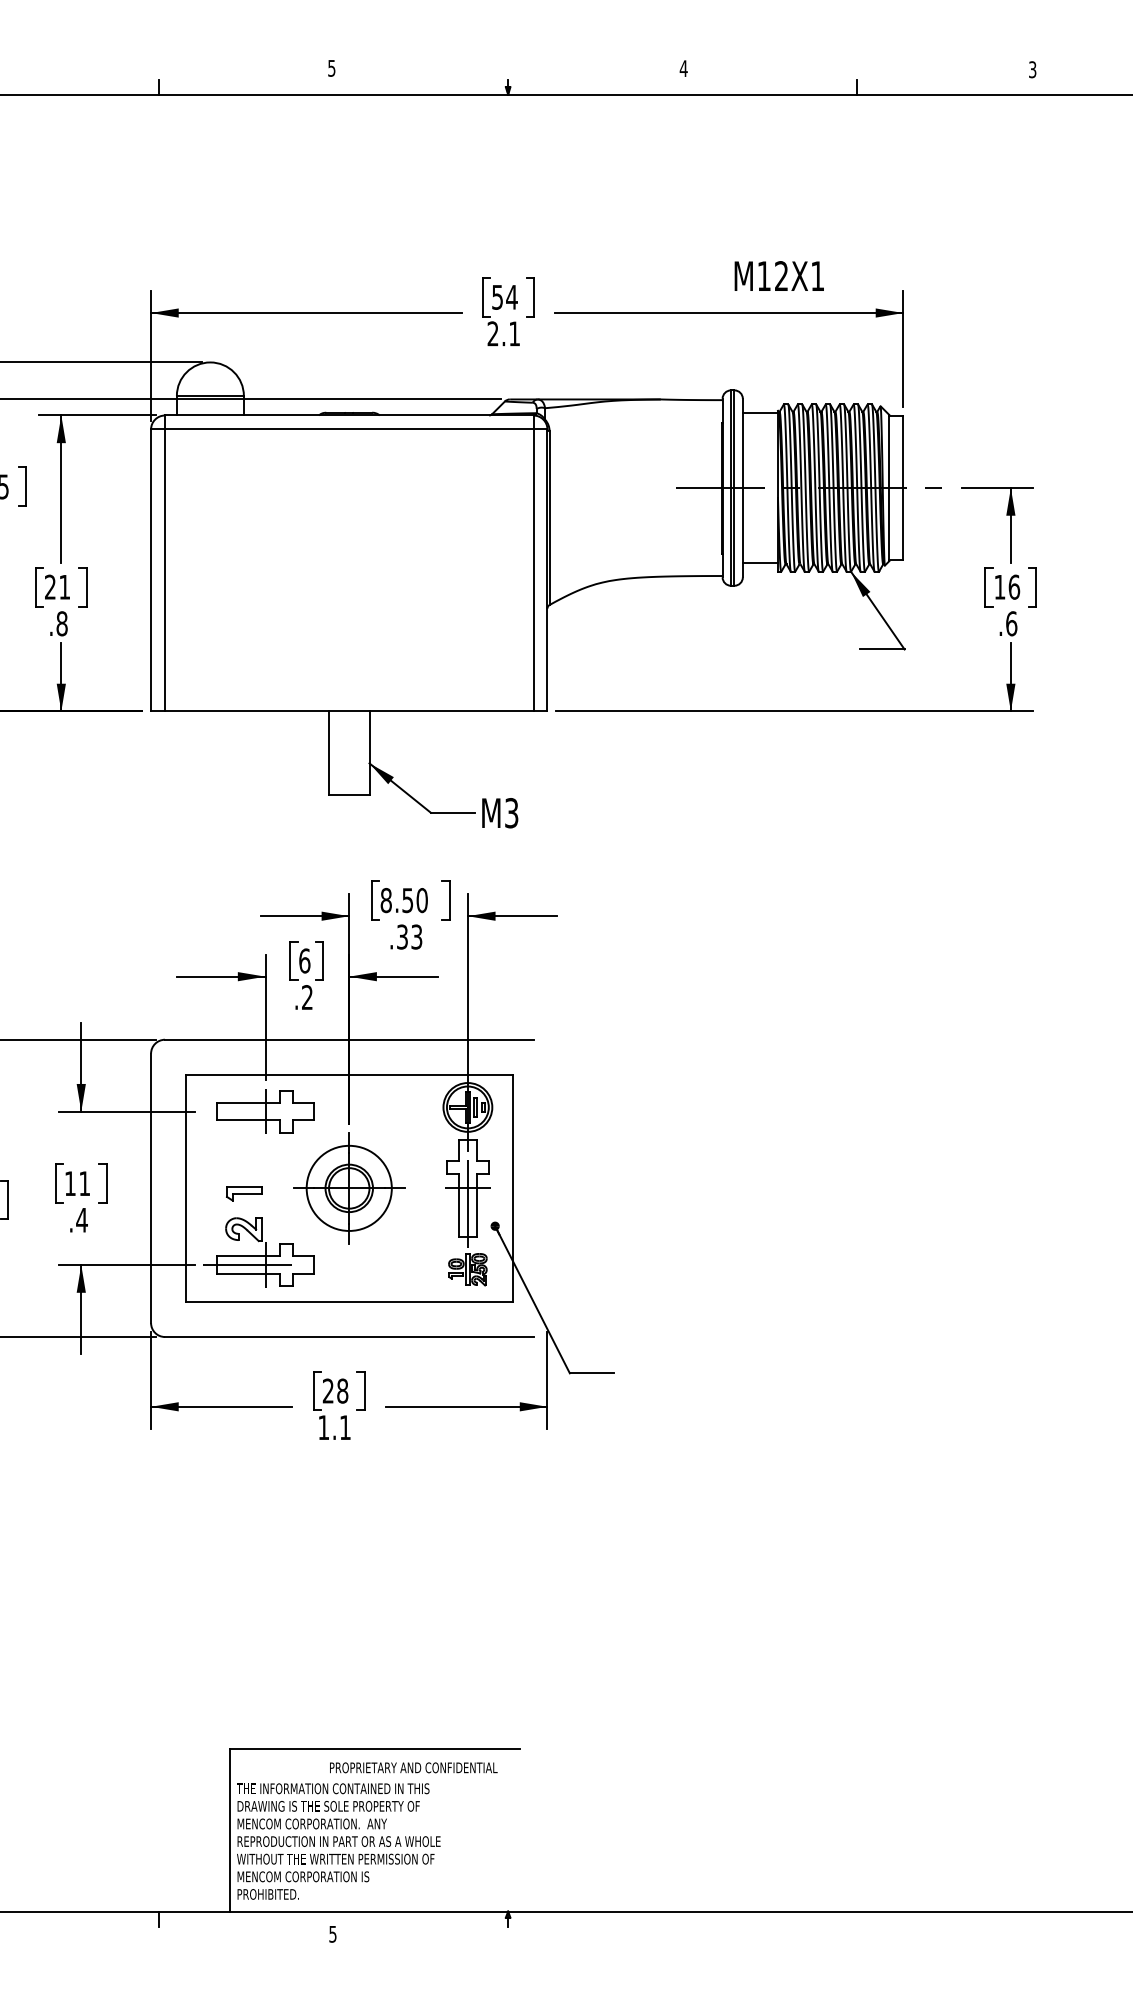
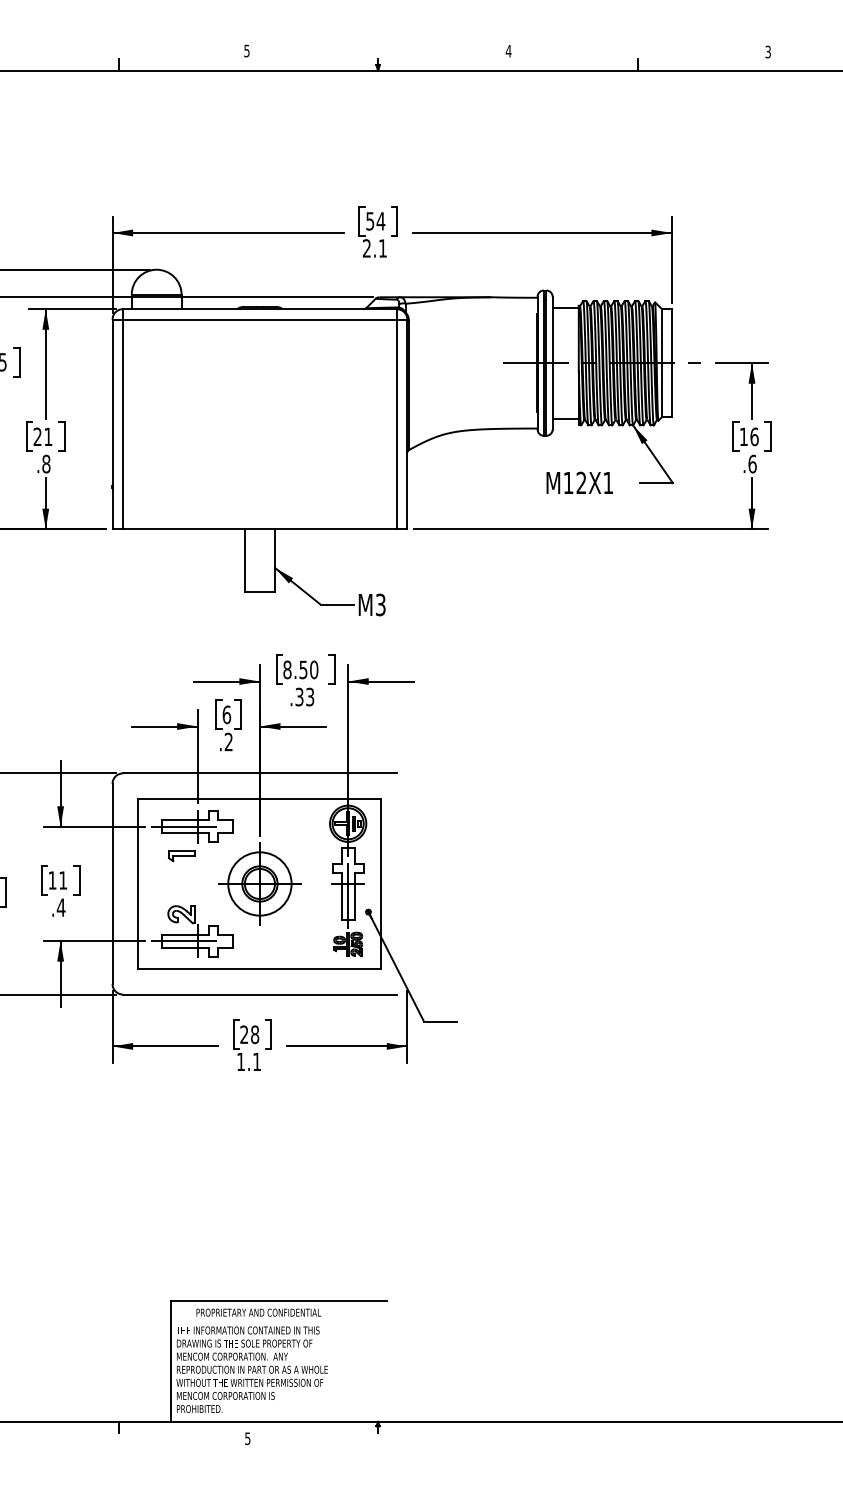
text: (778, 275) -> (579, 482), moved
line: (248, 1111) -> (185, 826), added
part: (244, 1193) -> (182, 855), moved
text: (413, 1767) -> (258, 1312), moved

